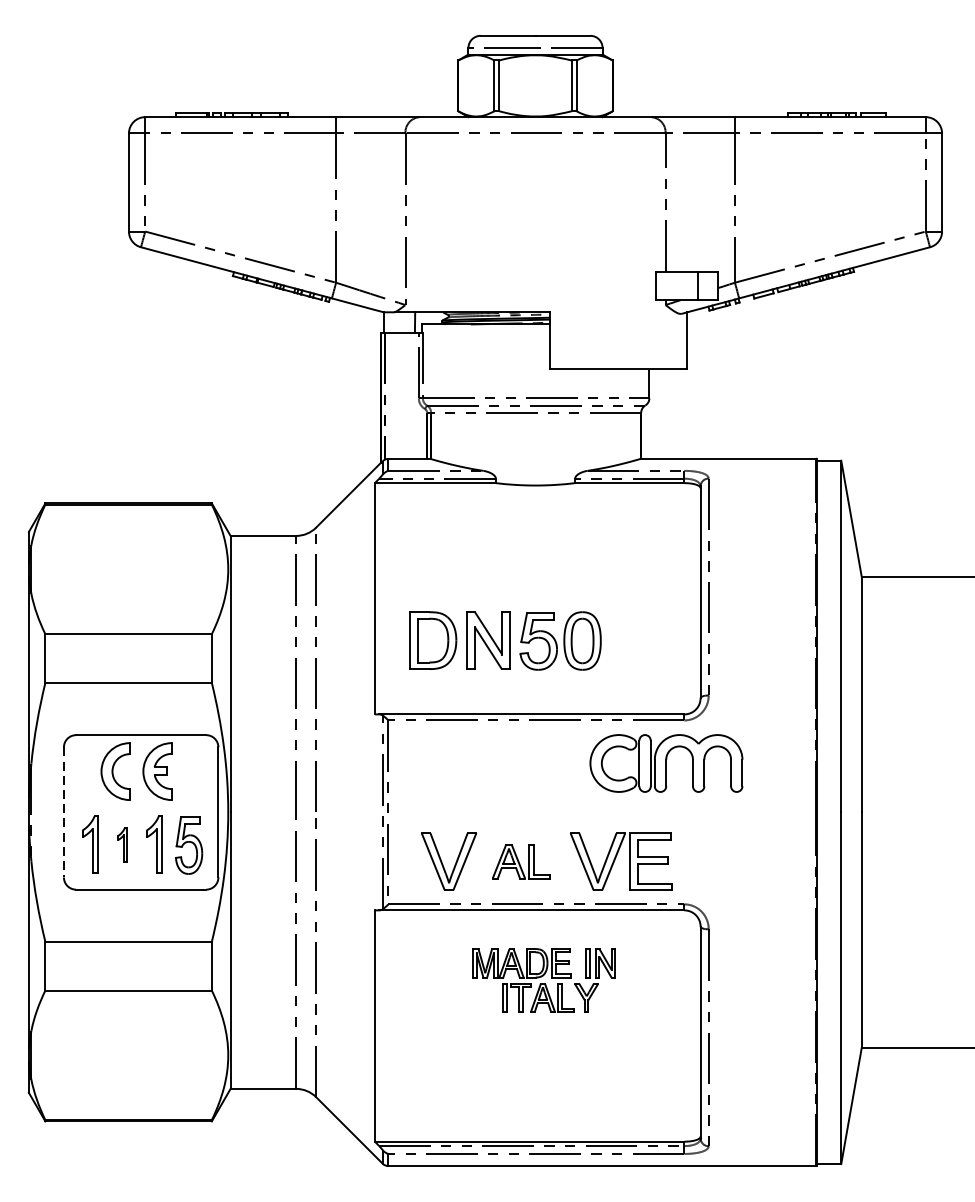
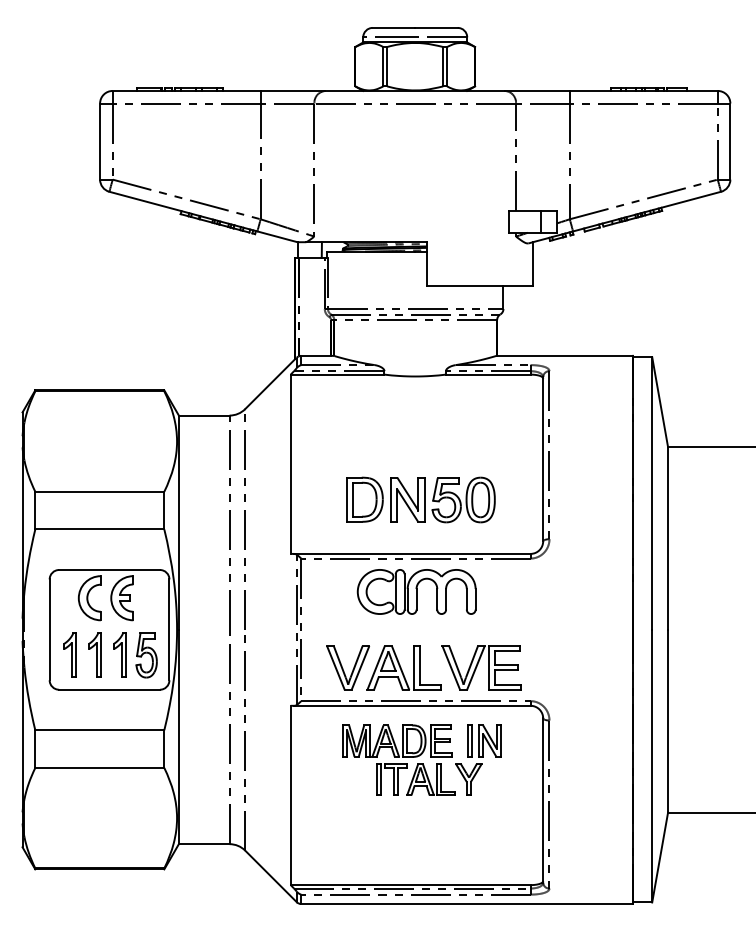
part: (504, 640) -> (420, 499), moved
part: (666, 762) -> (416, 591), moved
line: (63, 813) -> (49, 630), dashed -> solid
part: (121, 844) -> (94, 654), size x1.67
part: (520, 860) -> (403, 667), size x1.67
part: (543, 979) -> (421, 759), size x1.43

